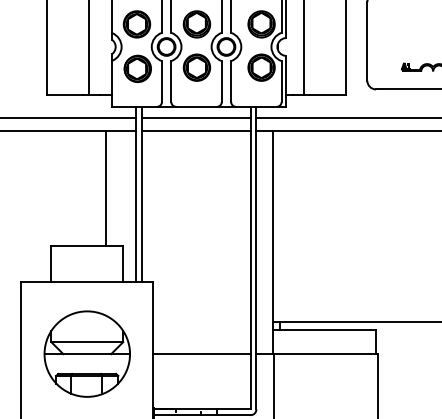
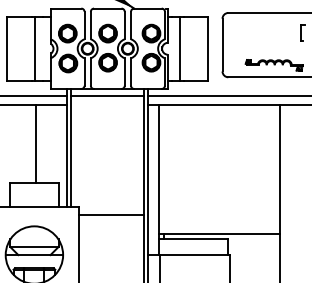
line: (196, 131) -> (107, 105), removed
line: (105, 188) -> (35, 143), moved
line: (202, 354) -> (111, 215), moved

